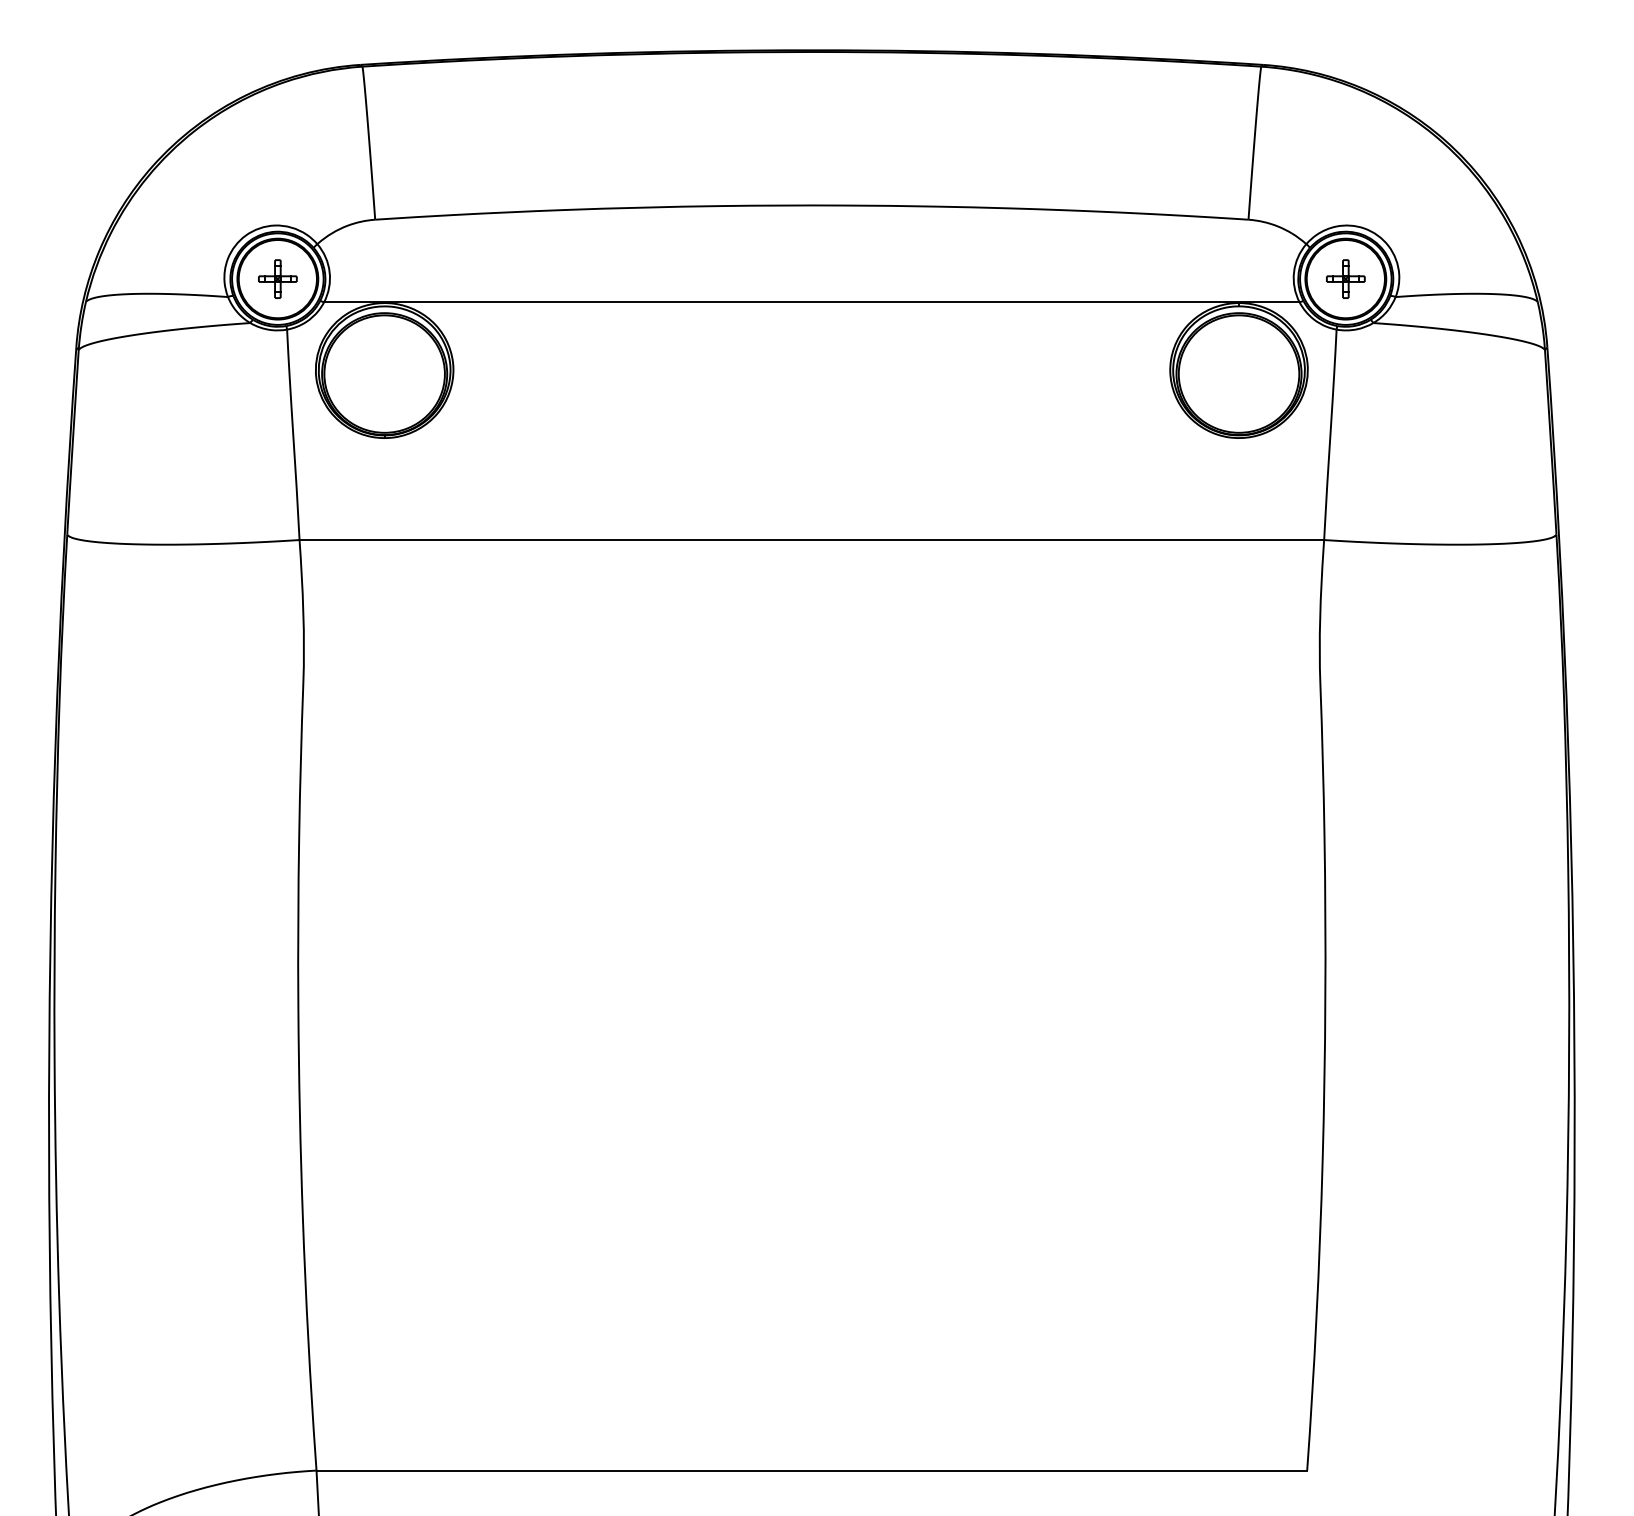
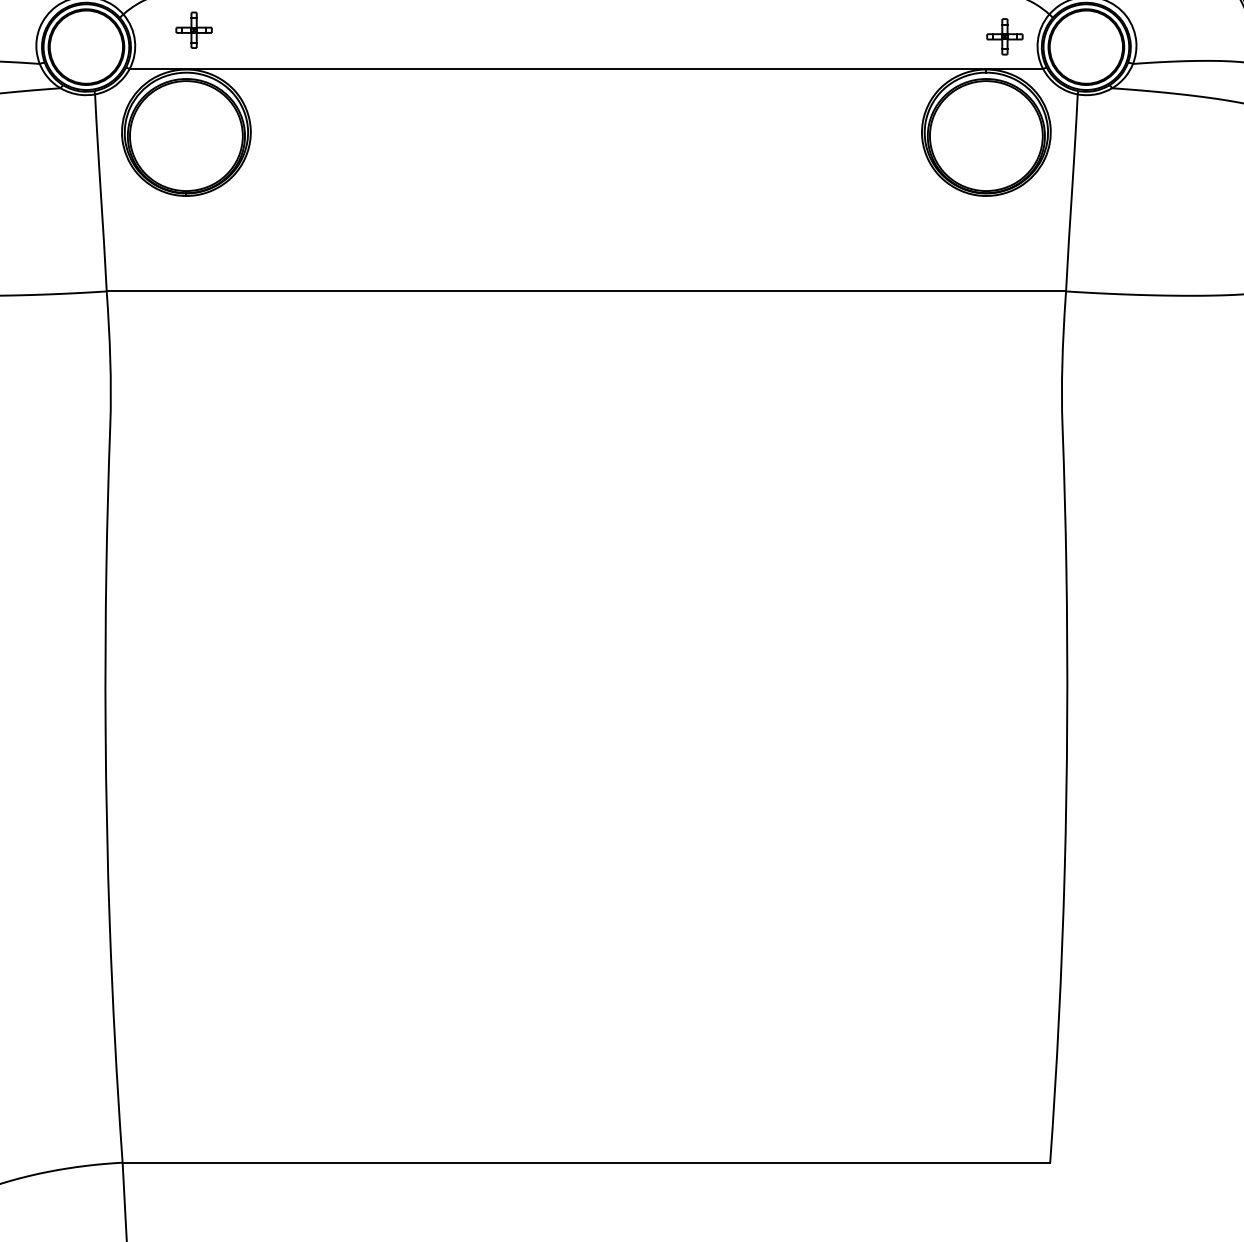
part: (277, 278) -> (193, 29), moved
part: (1345, 278) -> (1004, 36), moved

